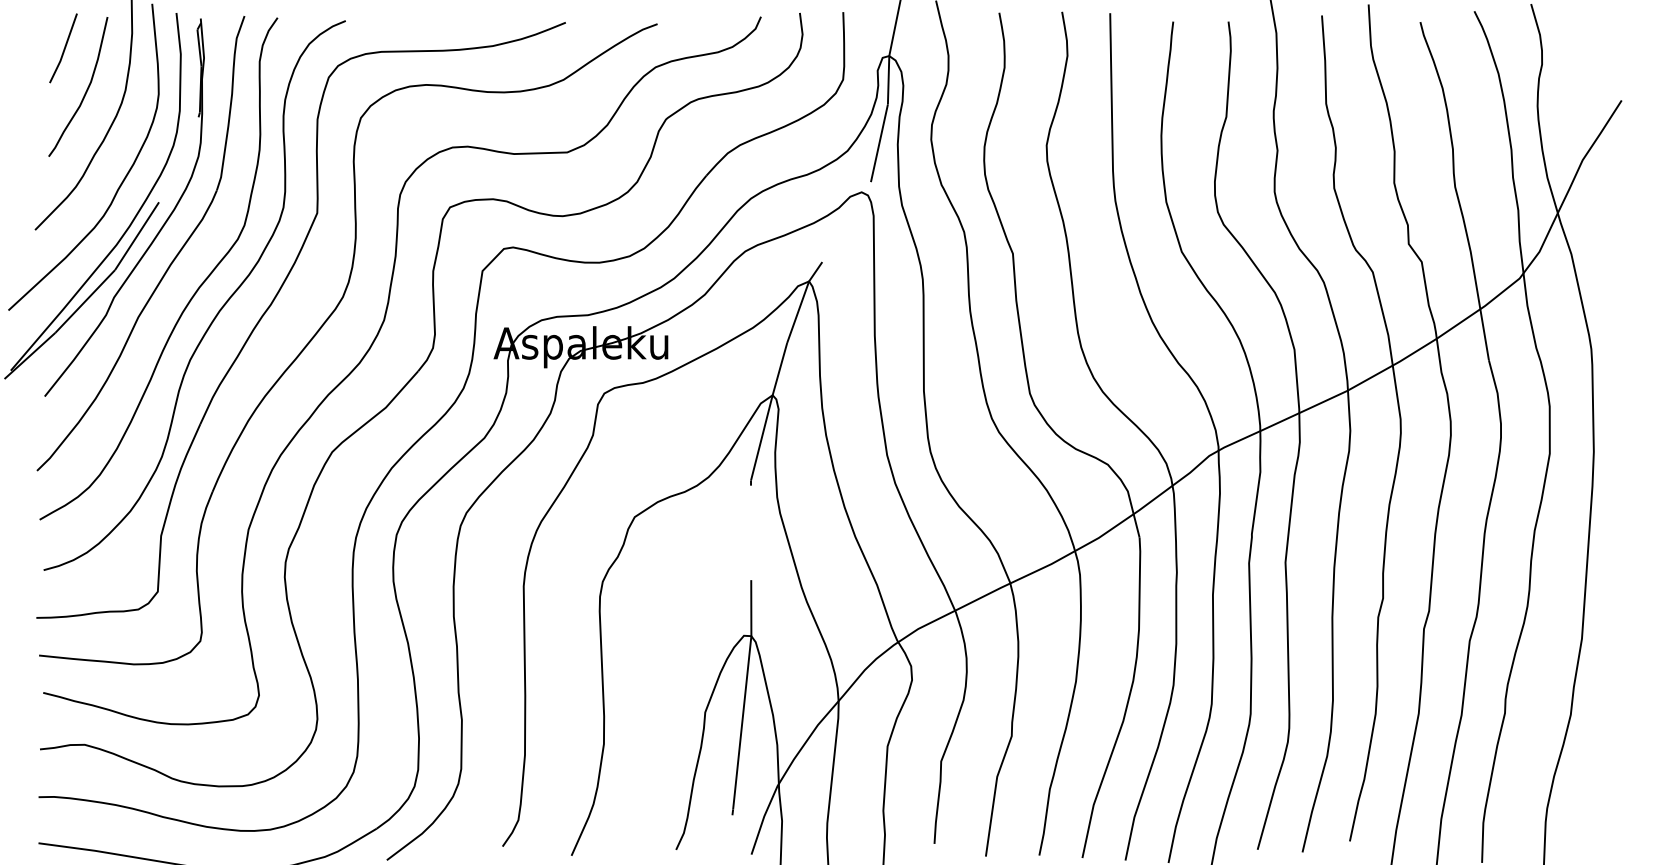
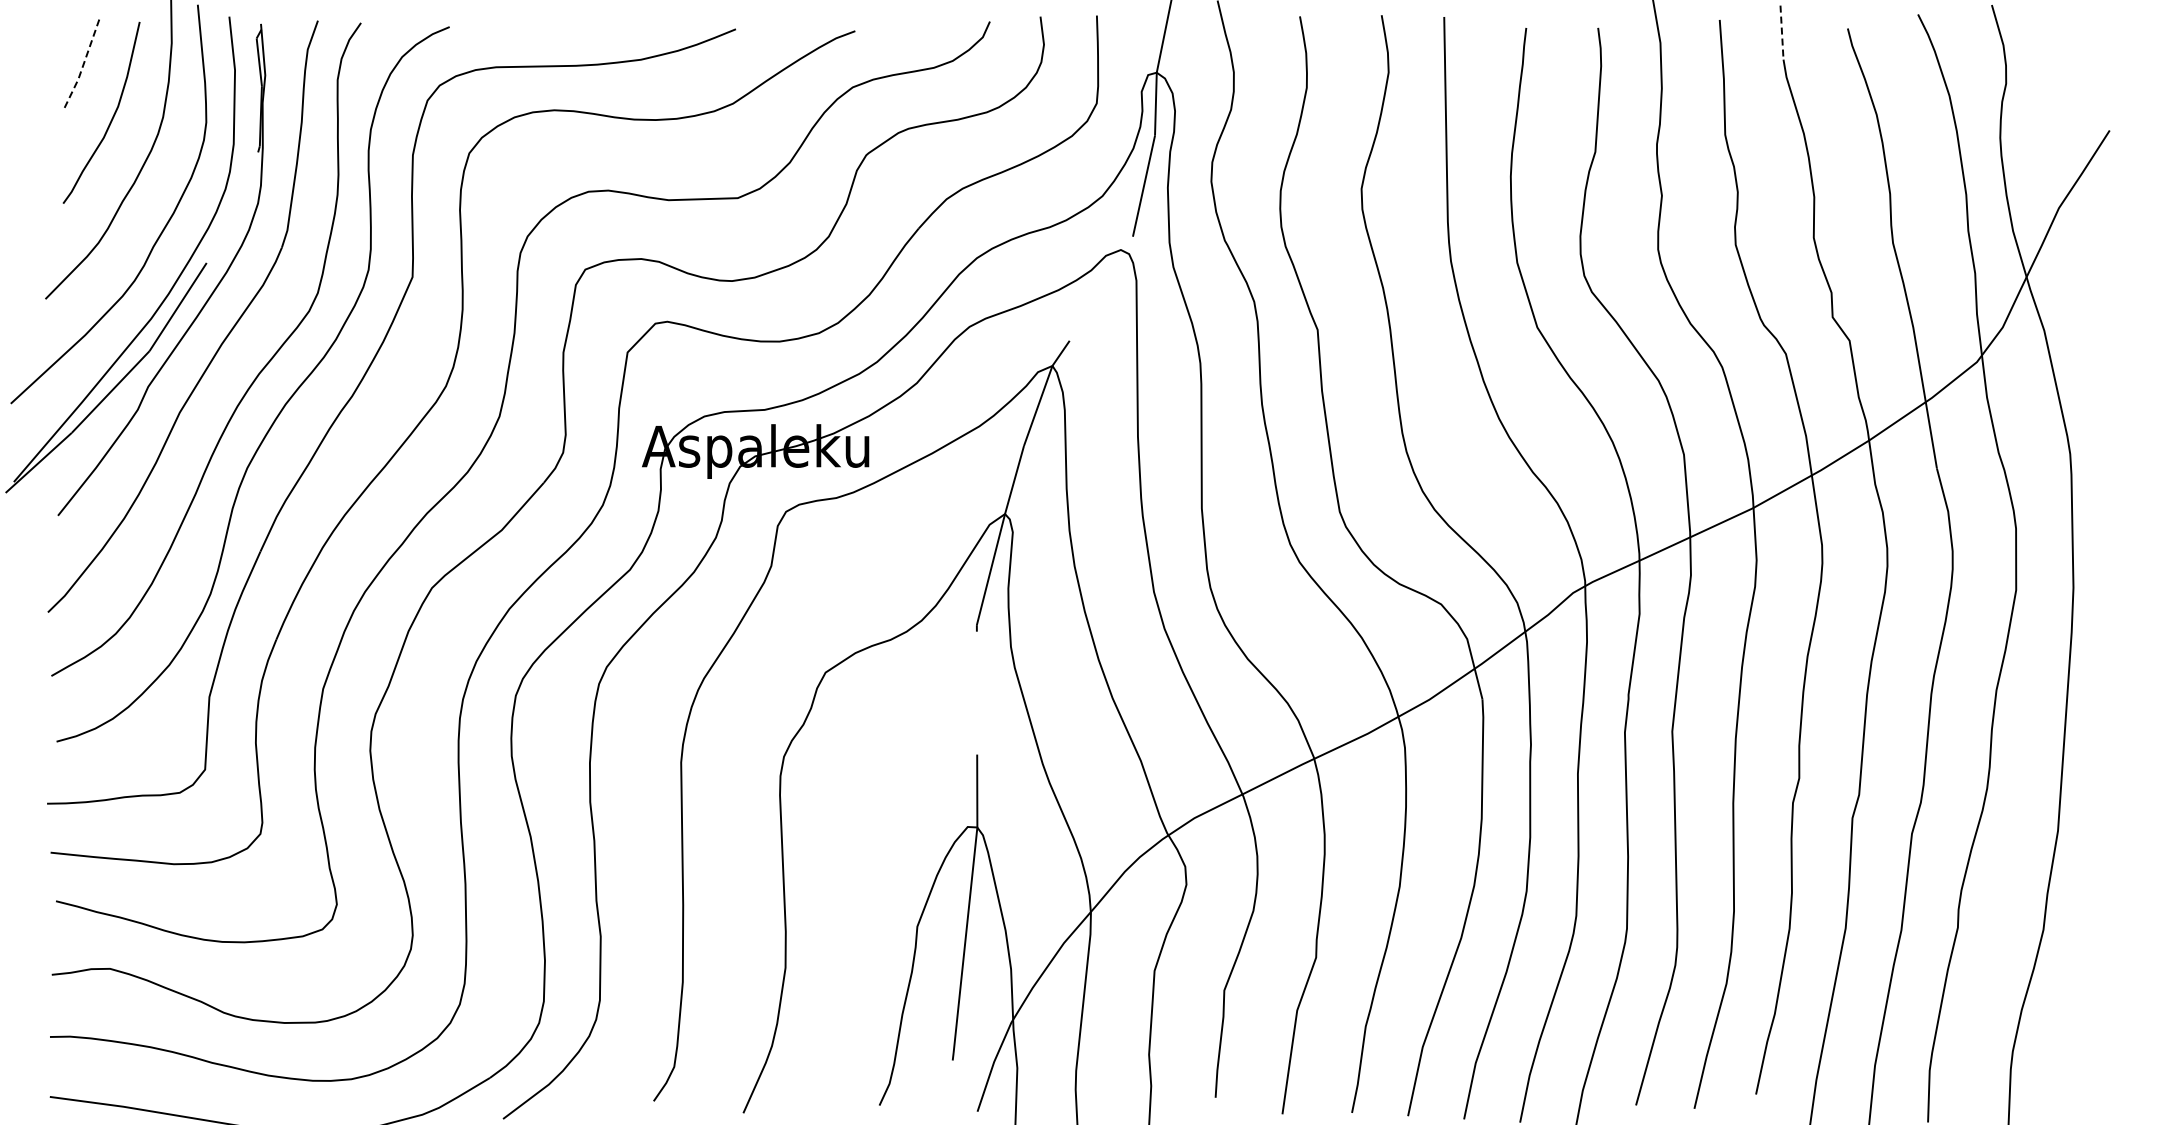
line: (1370, 25) -> (1782, 33), solid -> dashed
line: (64, 48) -> (83, 63), solid -> dashed

